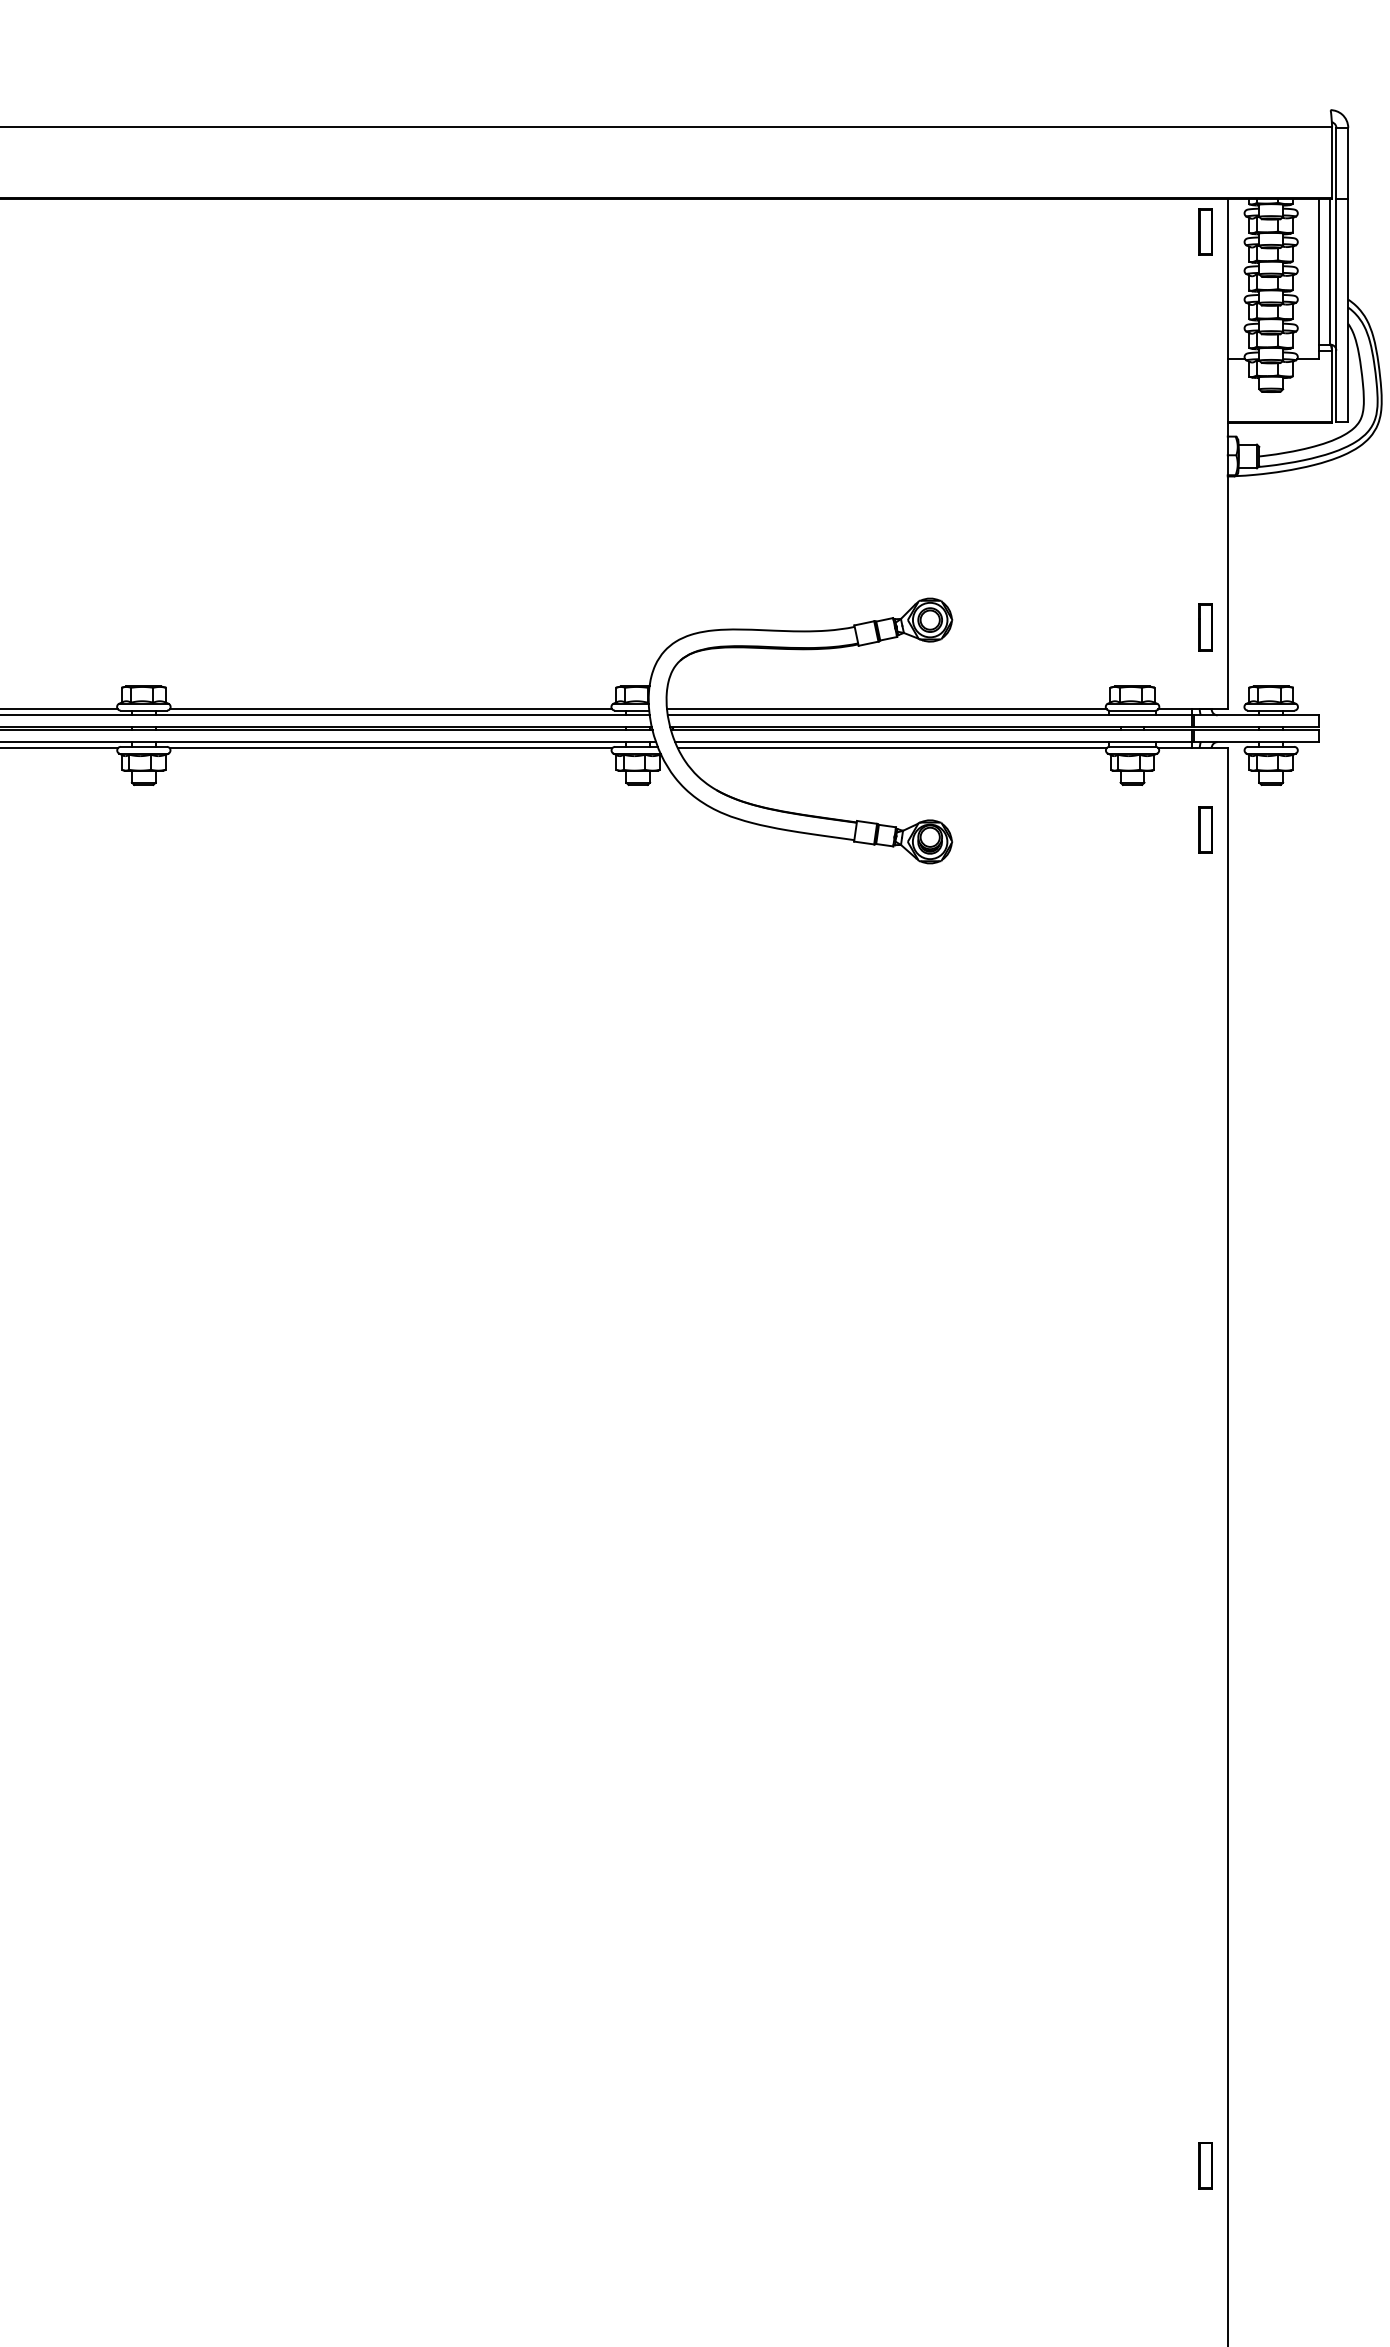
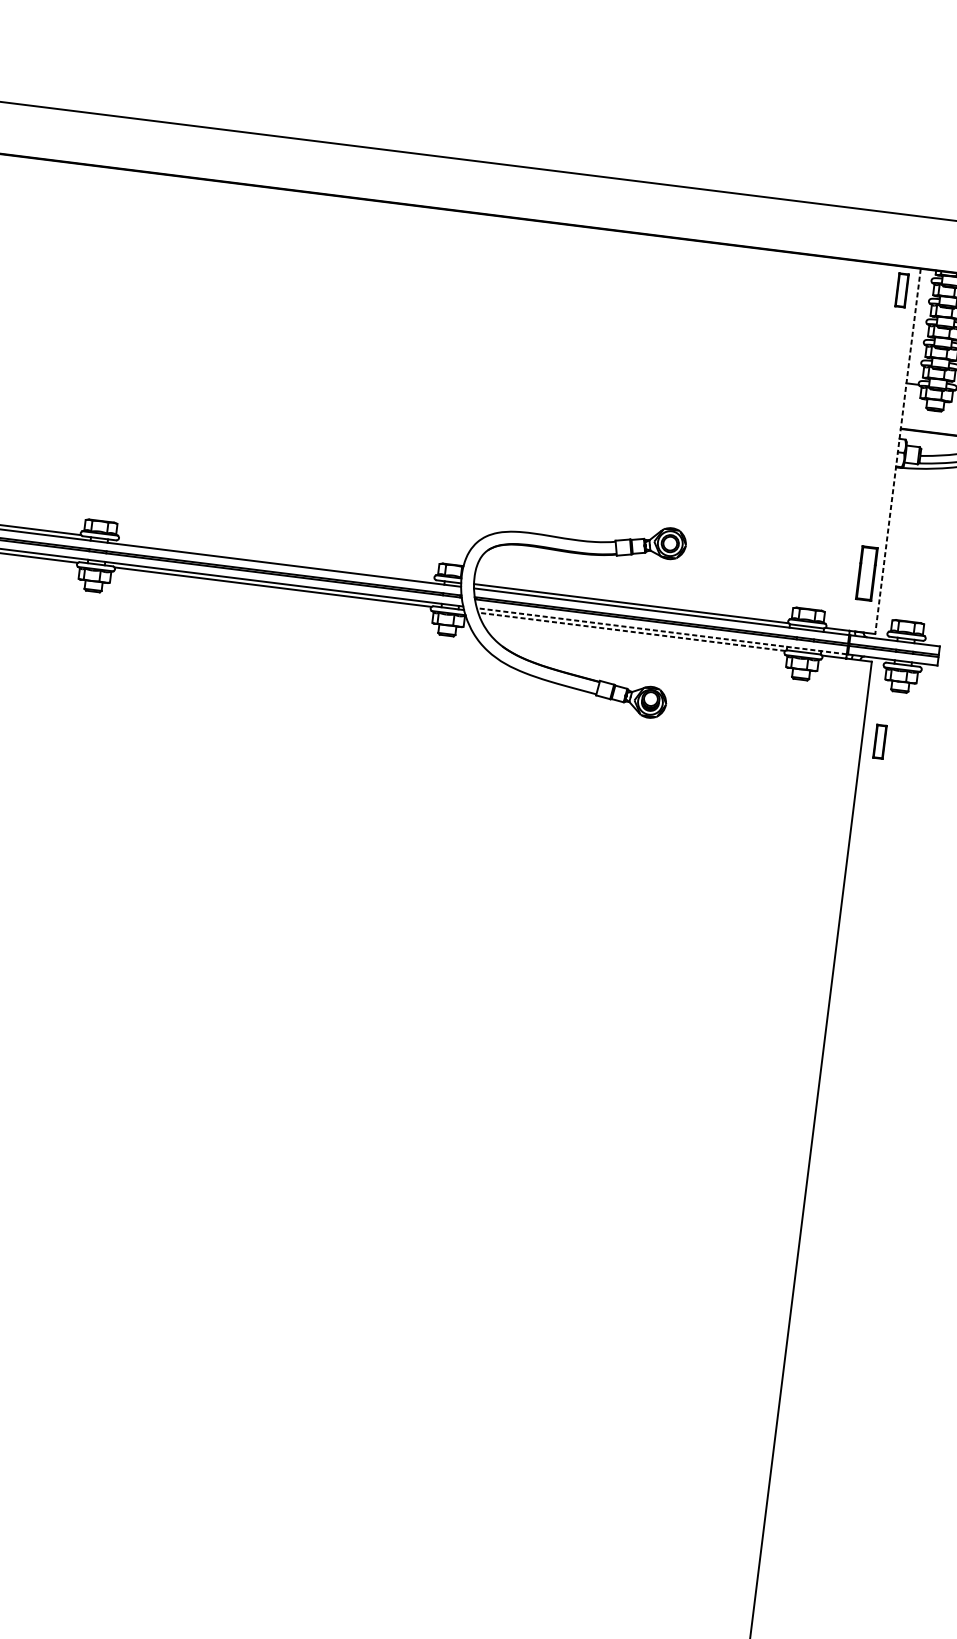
line: (1227, 454) -> (897, 451), solid -> dashed
part: (1205, 627) -> (866, 573), size x1.6
line: (390, 709) -> (276, 559), removed
line: (933, 742) -> (661, 631), solid -> dashed
line: (892, 748) -> (631, 632), solid -> dashed
part: (1205, 829) -> (879, 741), moved

